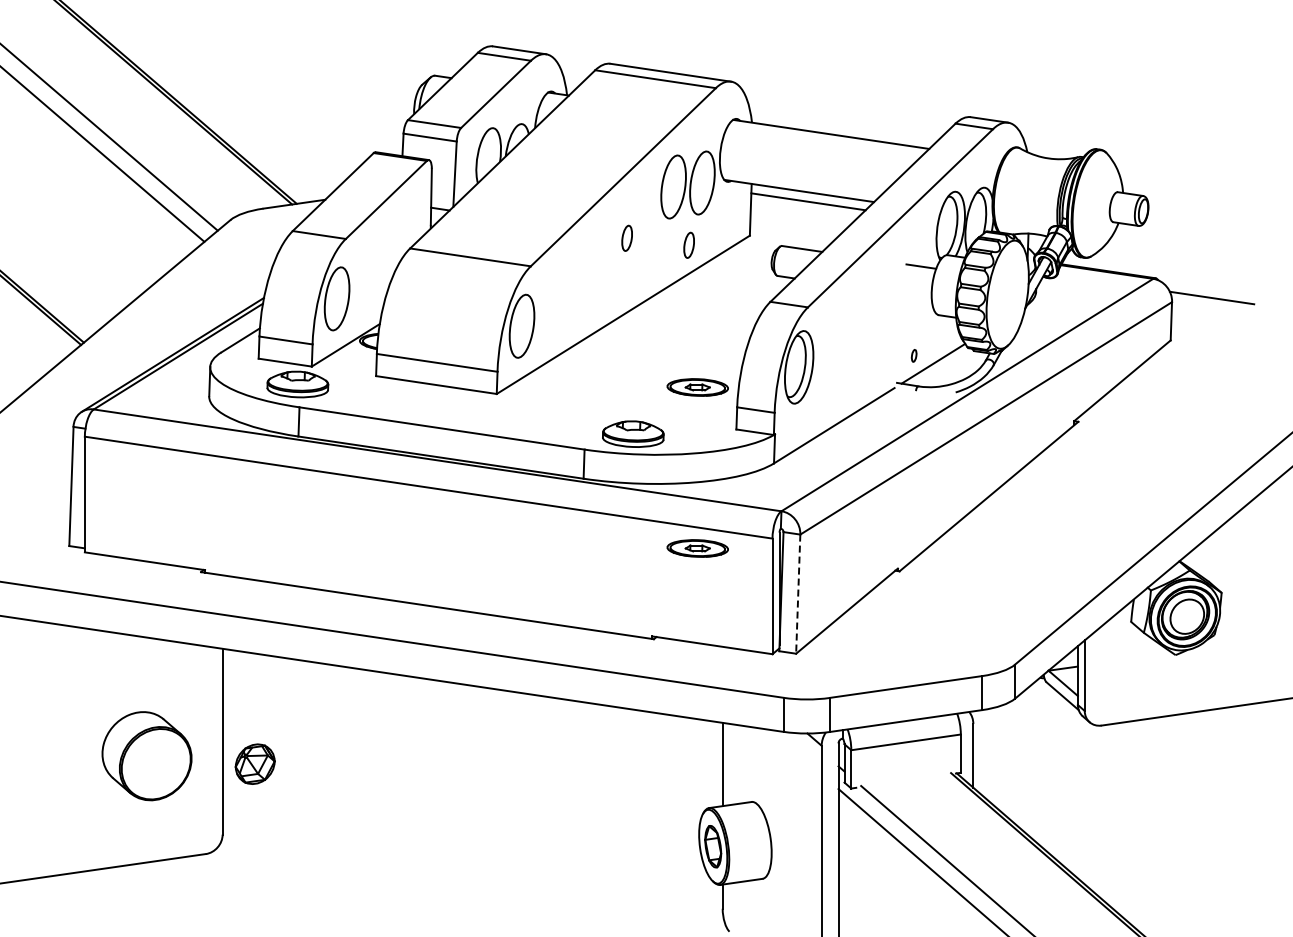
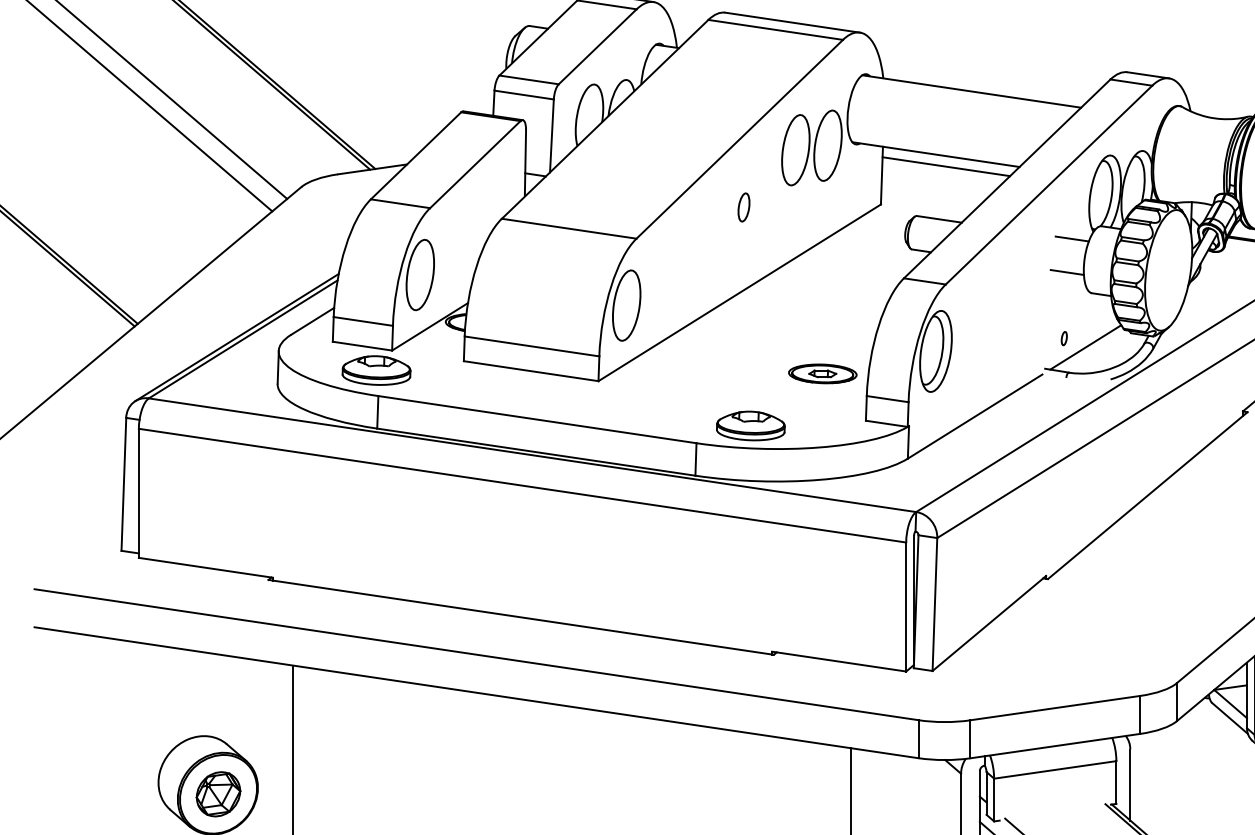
part: (688, 244) -> (812, 214), removed
line: (916, 296) -> (1066, 272), added
part: (697, 548) -> (822, 553), removed
line: (798, 594) -> (935, 604), dashed -> solid
part: (254, 763) -> (217, 793), moved

